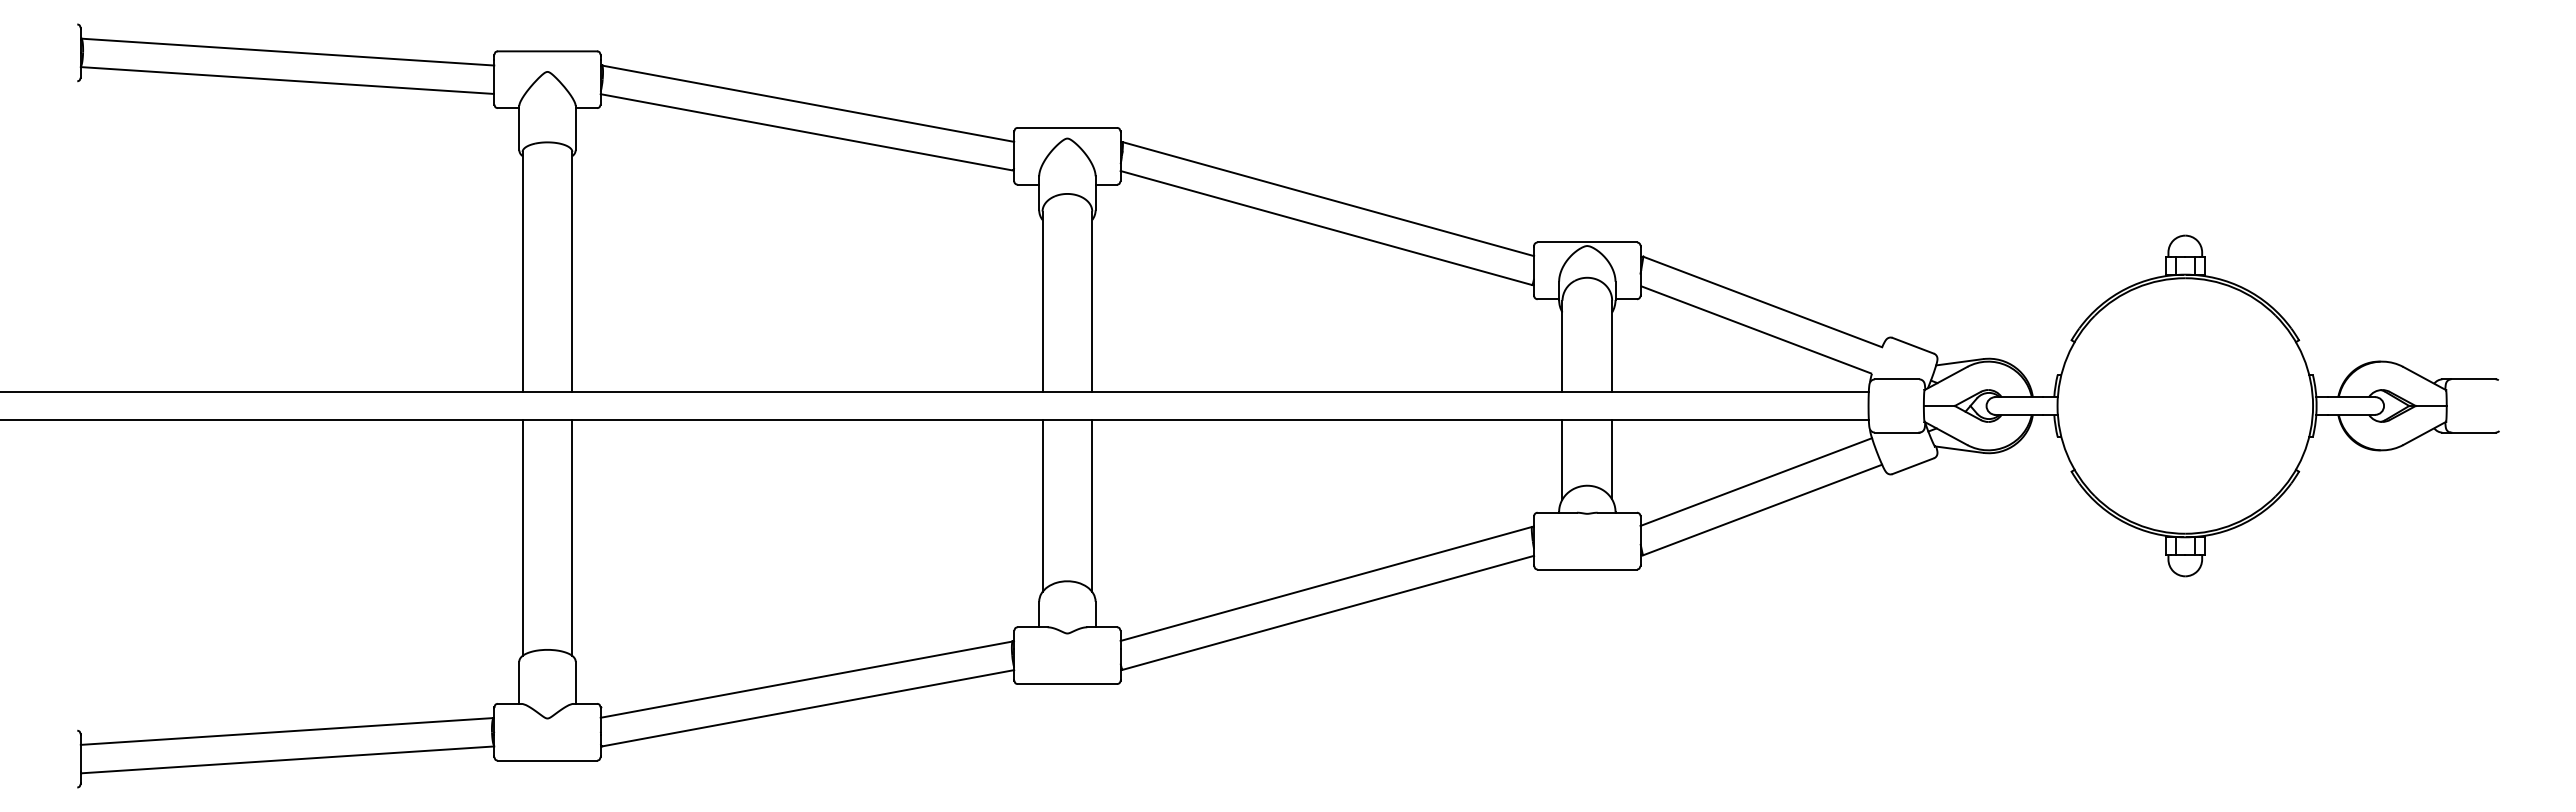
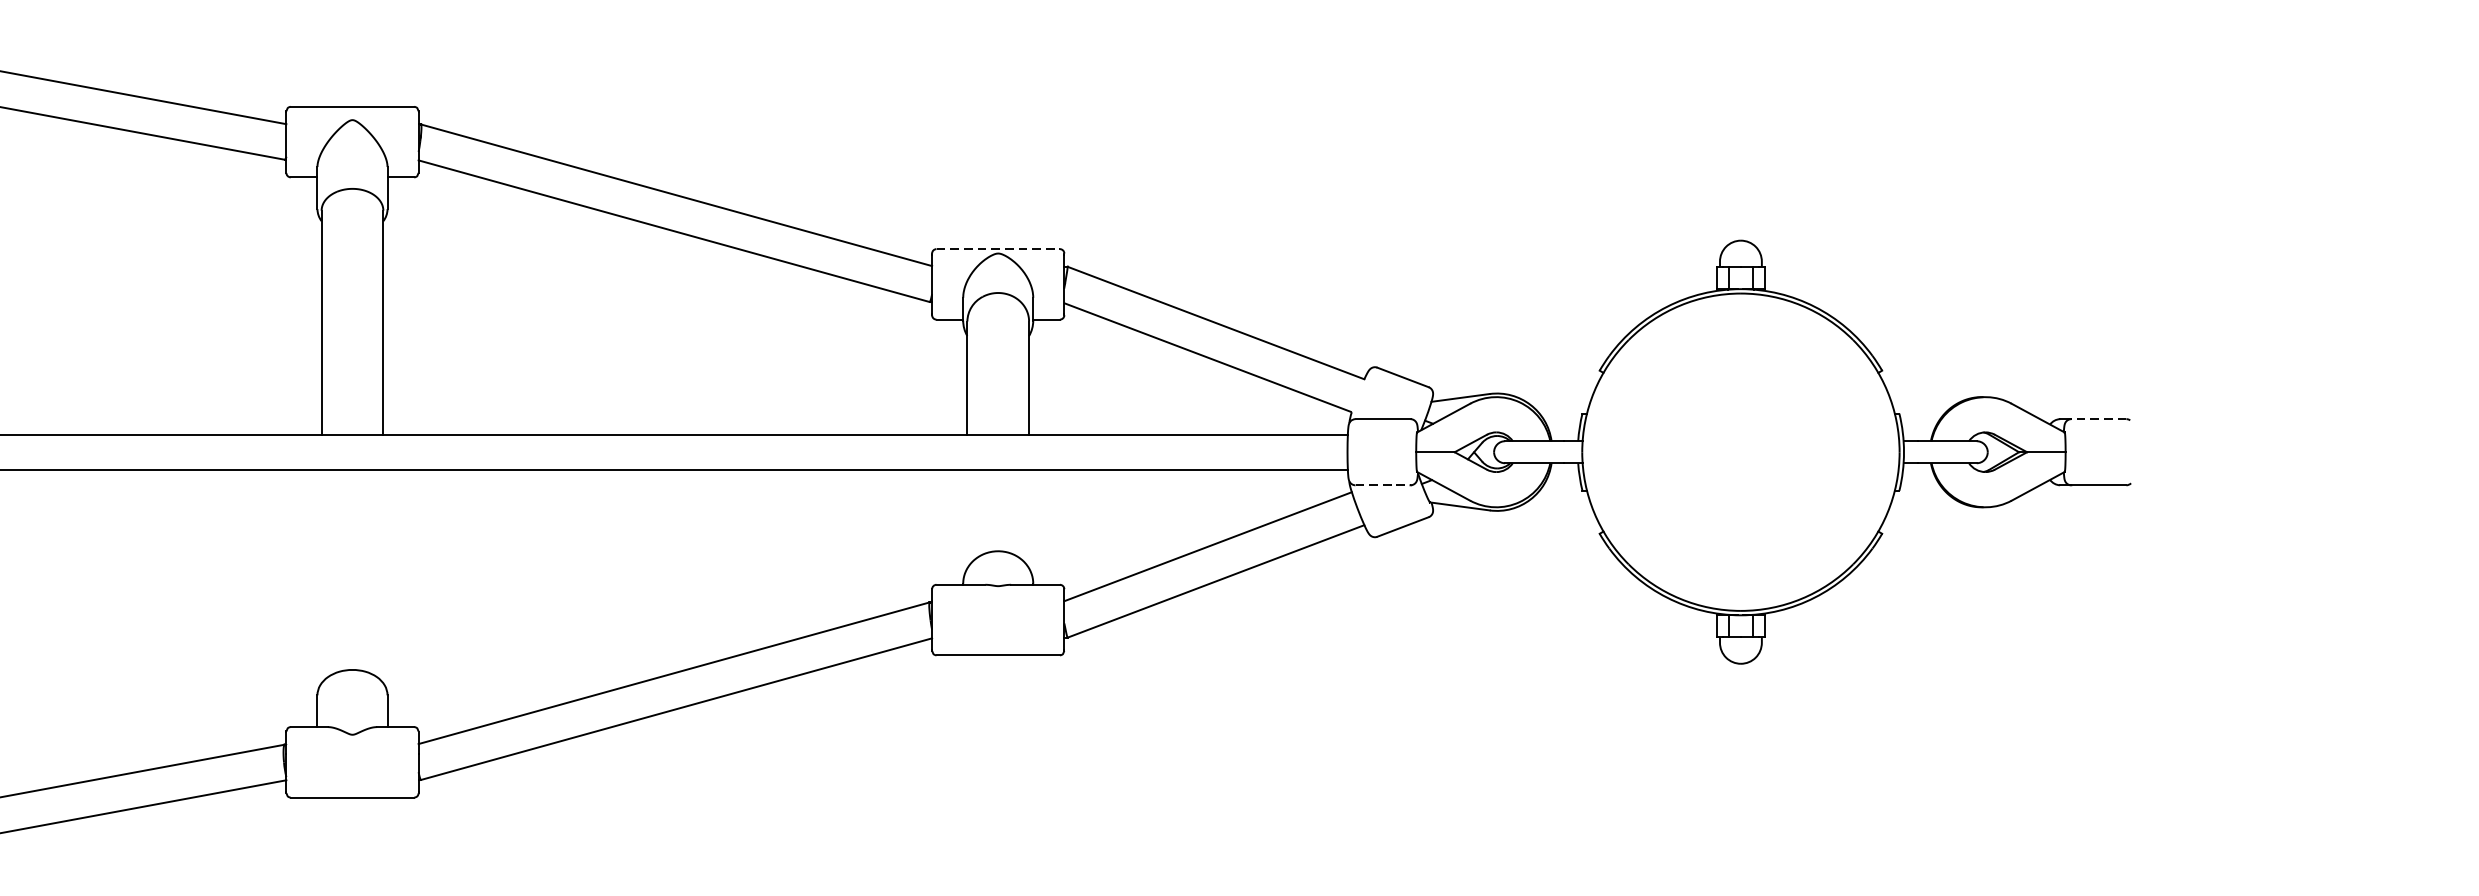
line: (1587, 242) -> (998, 249), solid -> dashed
line: (2472, 379) -> (2097, 419), solid -> dashed
line: (1897, 432) -> (1383, 485), solid -> dashed
line: (1562, 459) -> (967, 518), removed
line: (1612, 459) -> (1029, 518), removed
line: (1042, 506) -> (321, 577), removed
line: (1092, 506) -> (383, 577), removed

